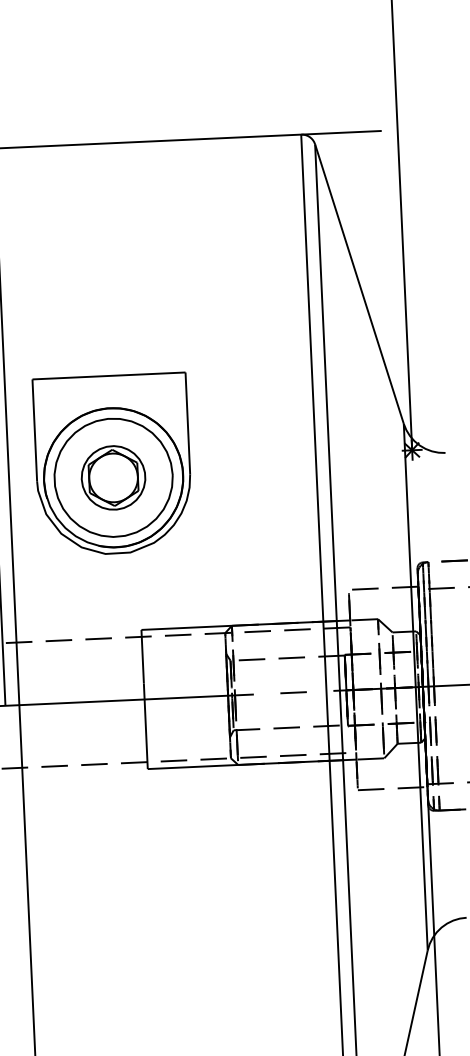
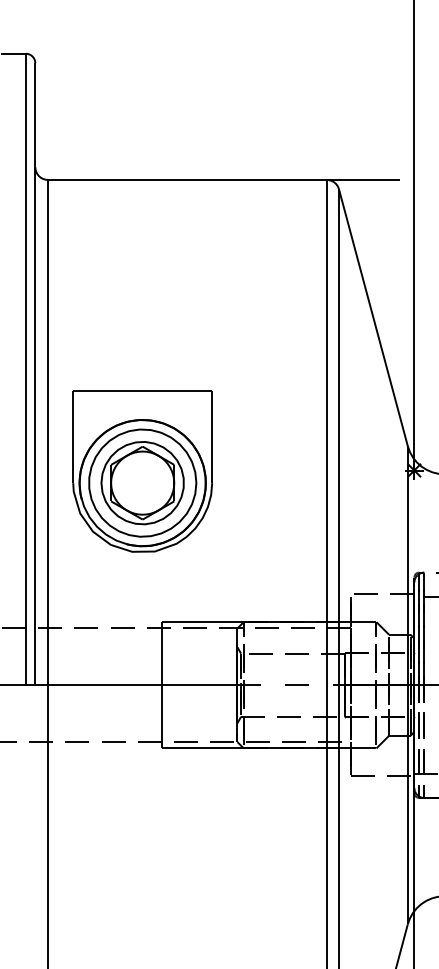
part: (113, 478) -> (142, 483), size x1.43

